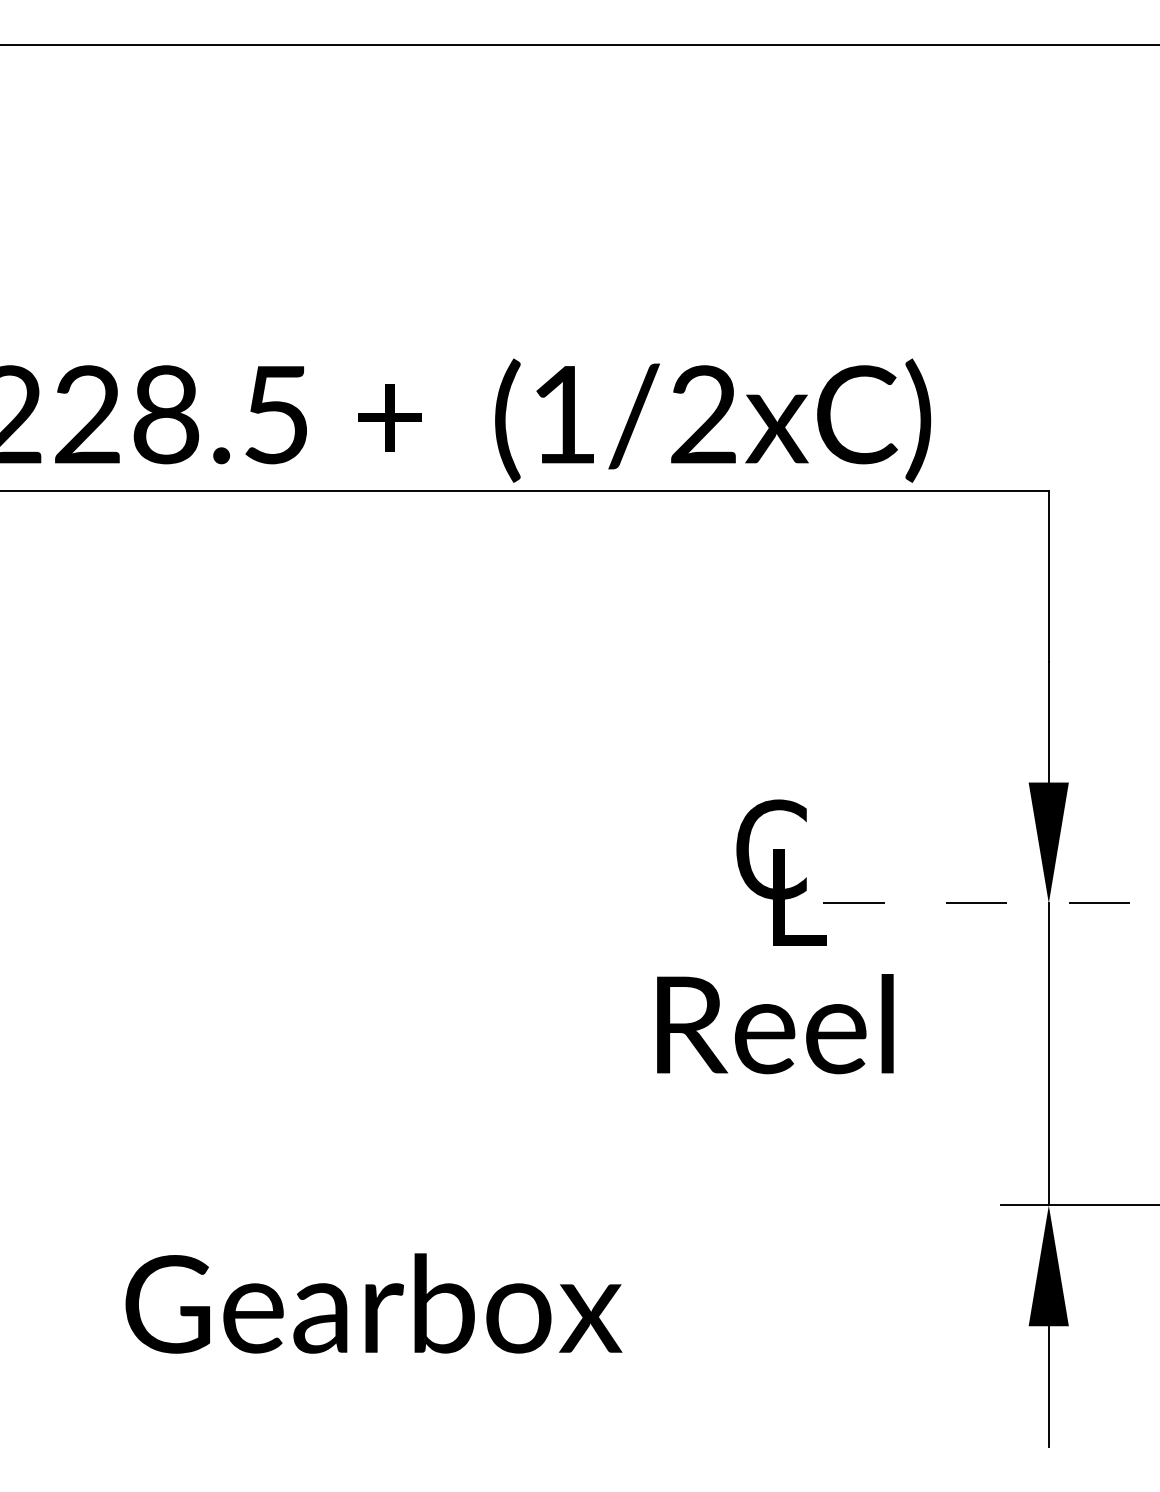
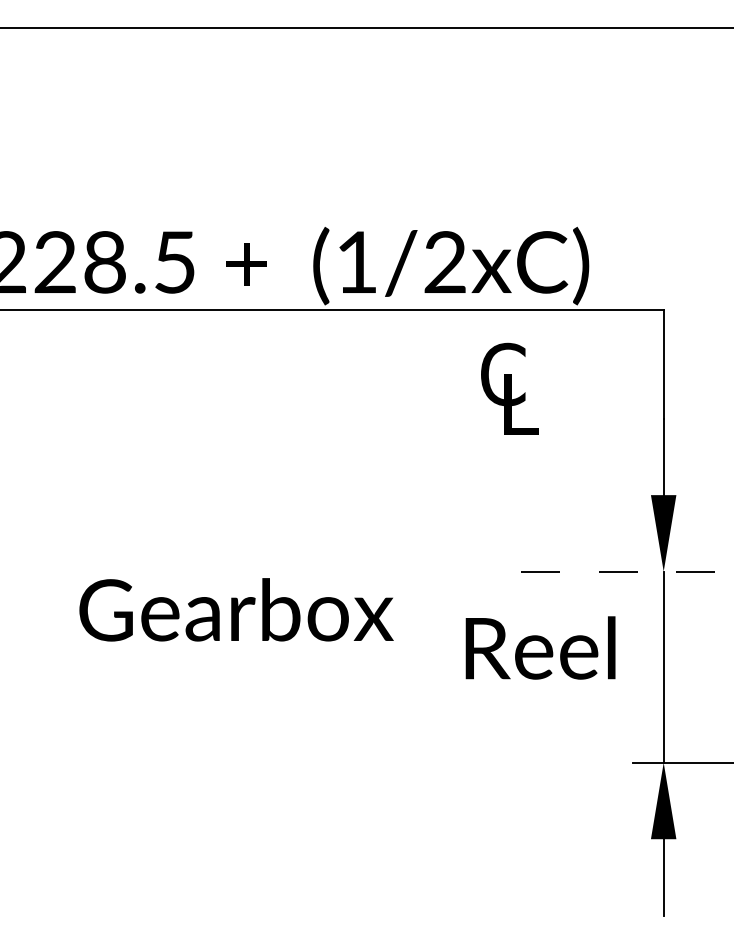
text: (781, 871) -> (509, 388), moved
text: (775, 1023) -> (540, 647), moved
text: (373, 1302) -> (236, 609), moved

